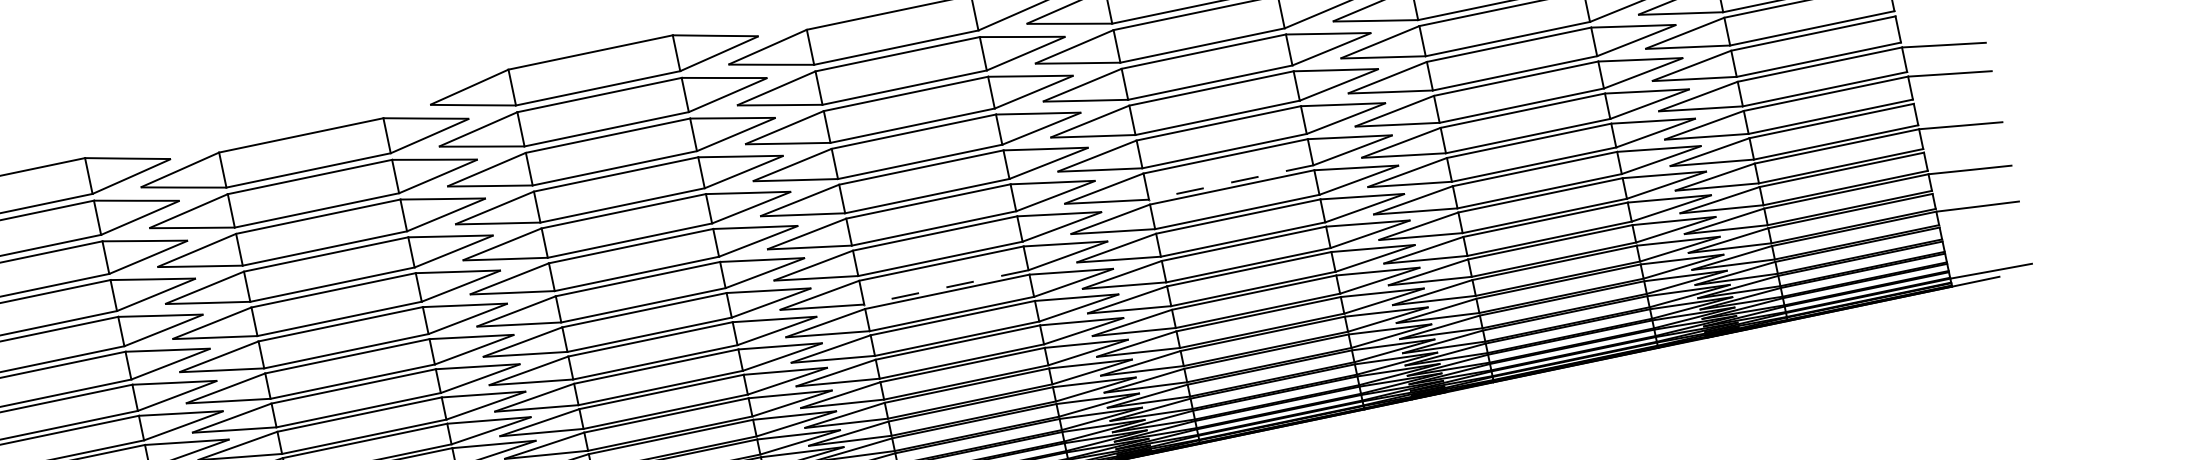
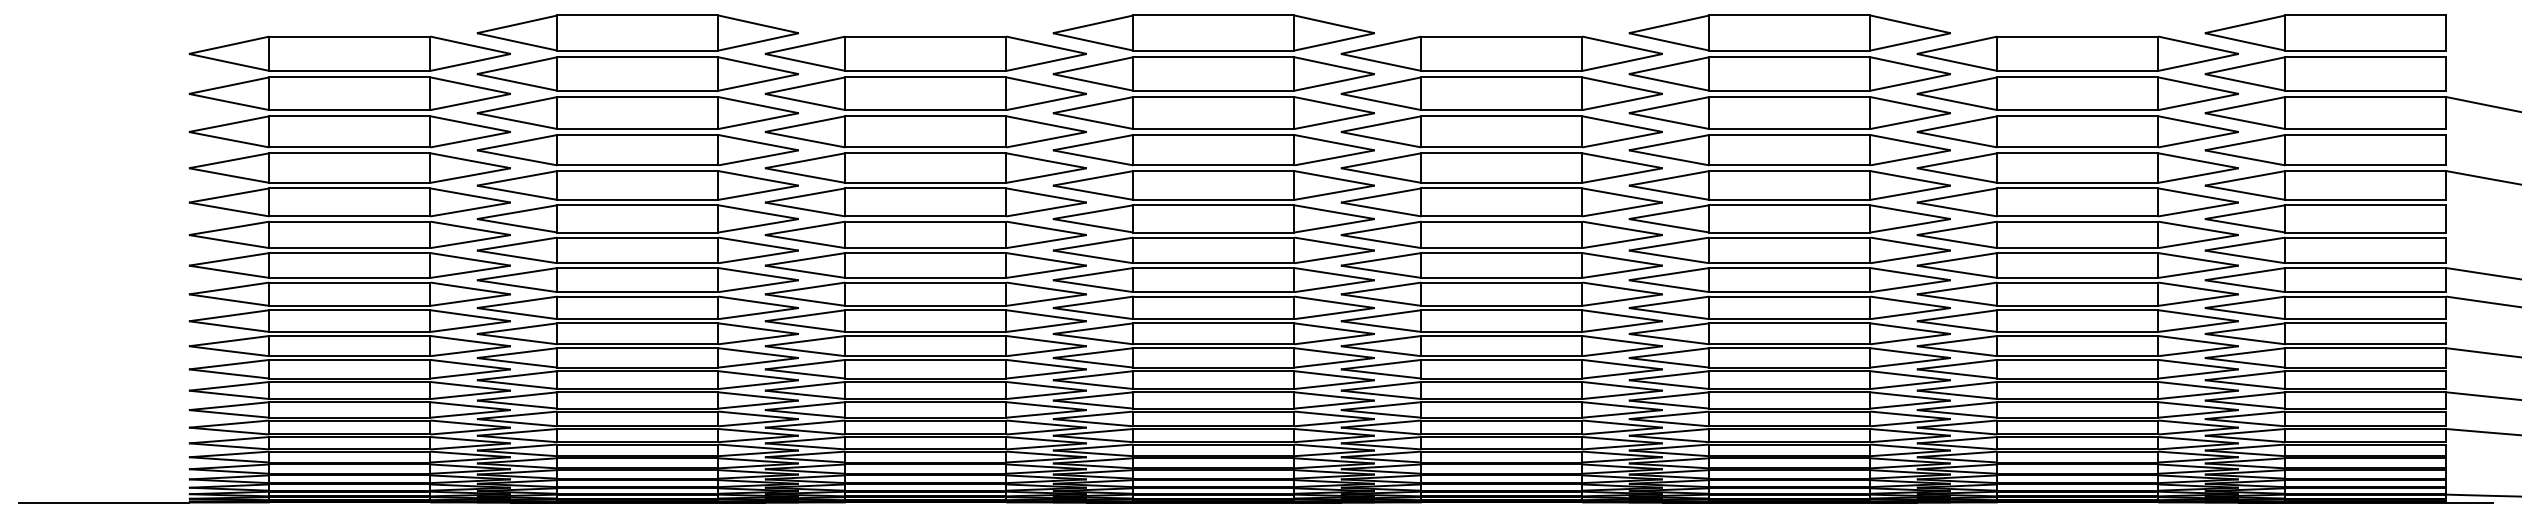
line: (1230, 182) -> (1789, 263), dashed -> solid
line: (945, 287) -> (1501, 305), dashed -> solid

